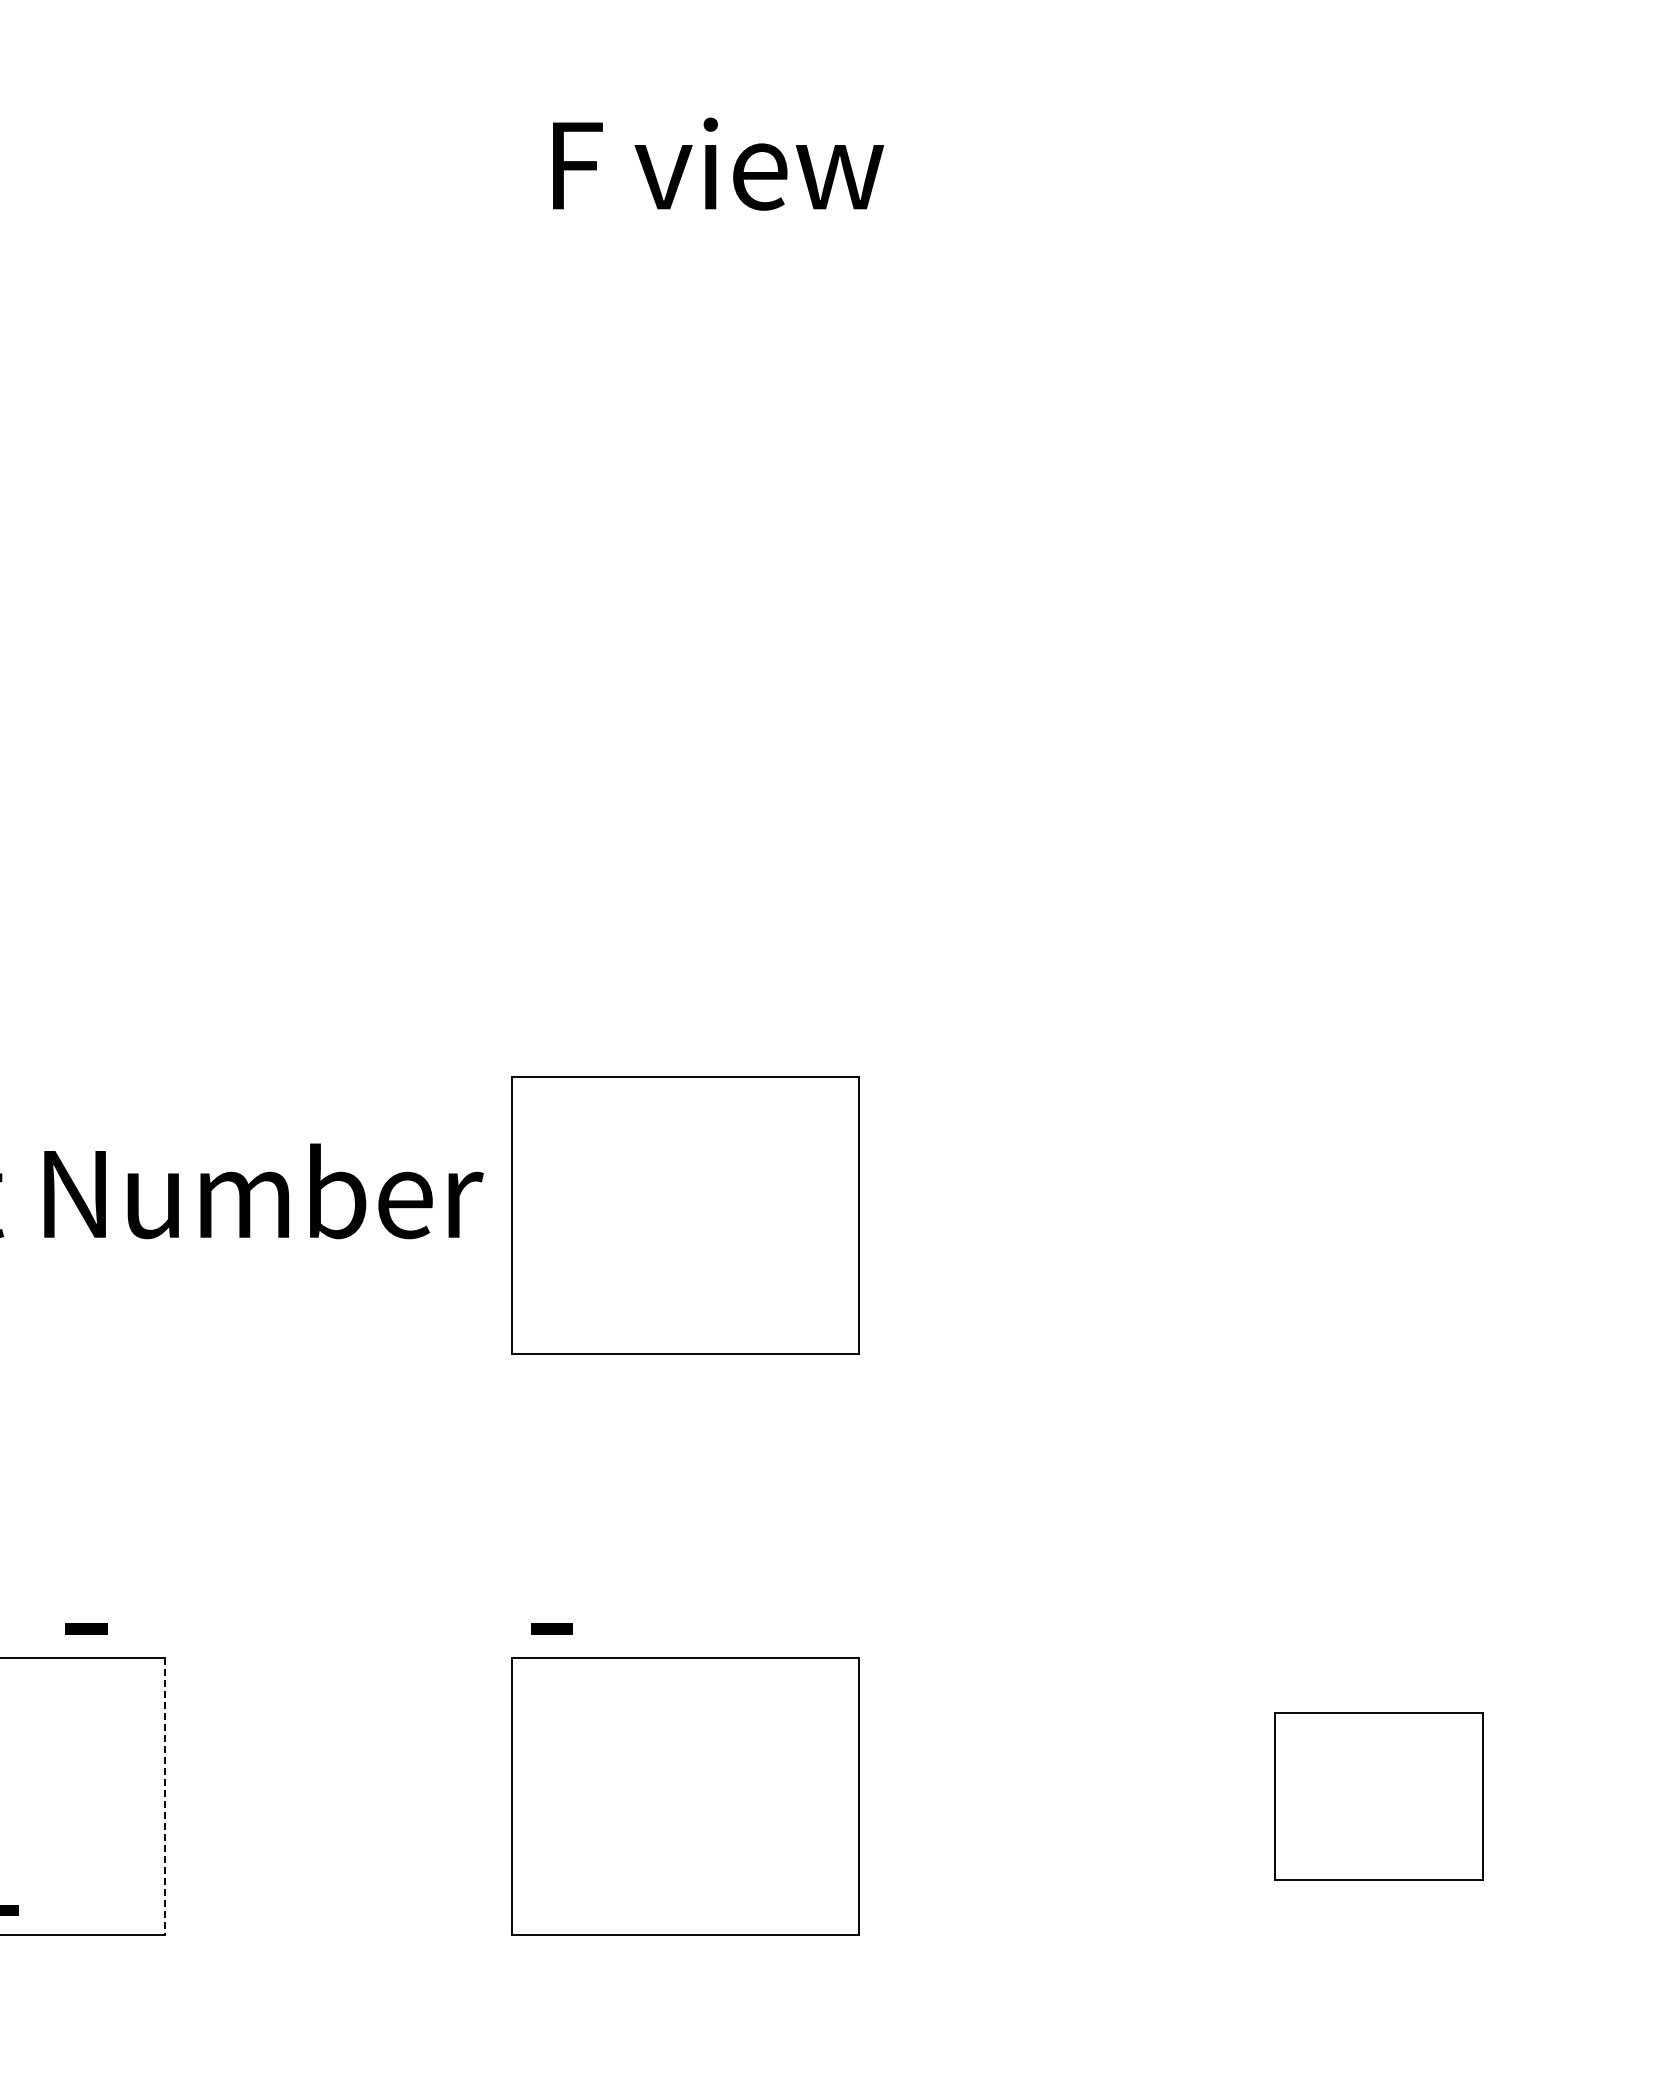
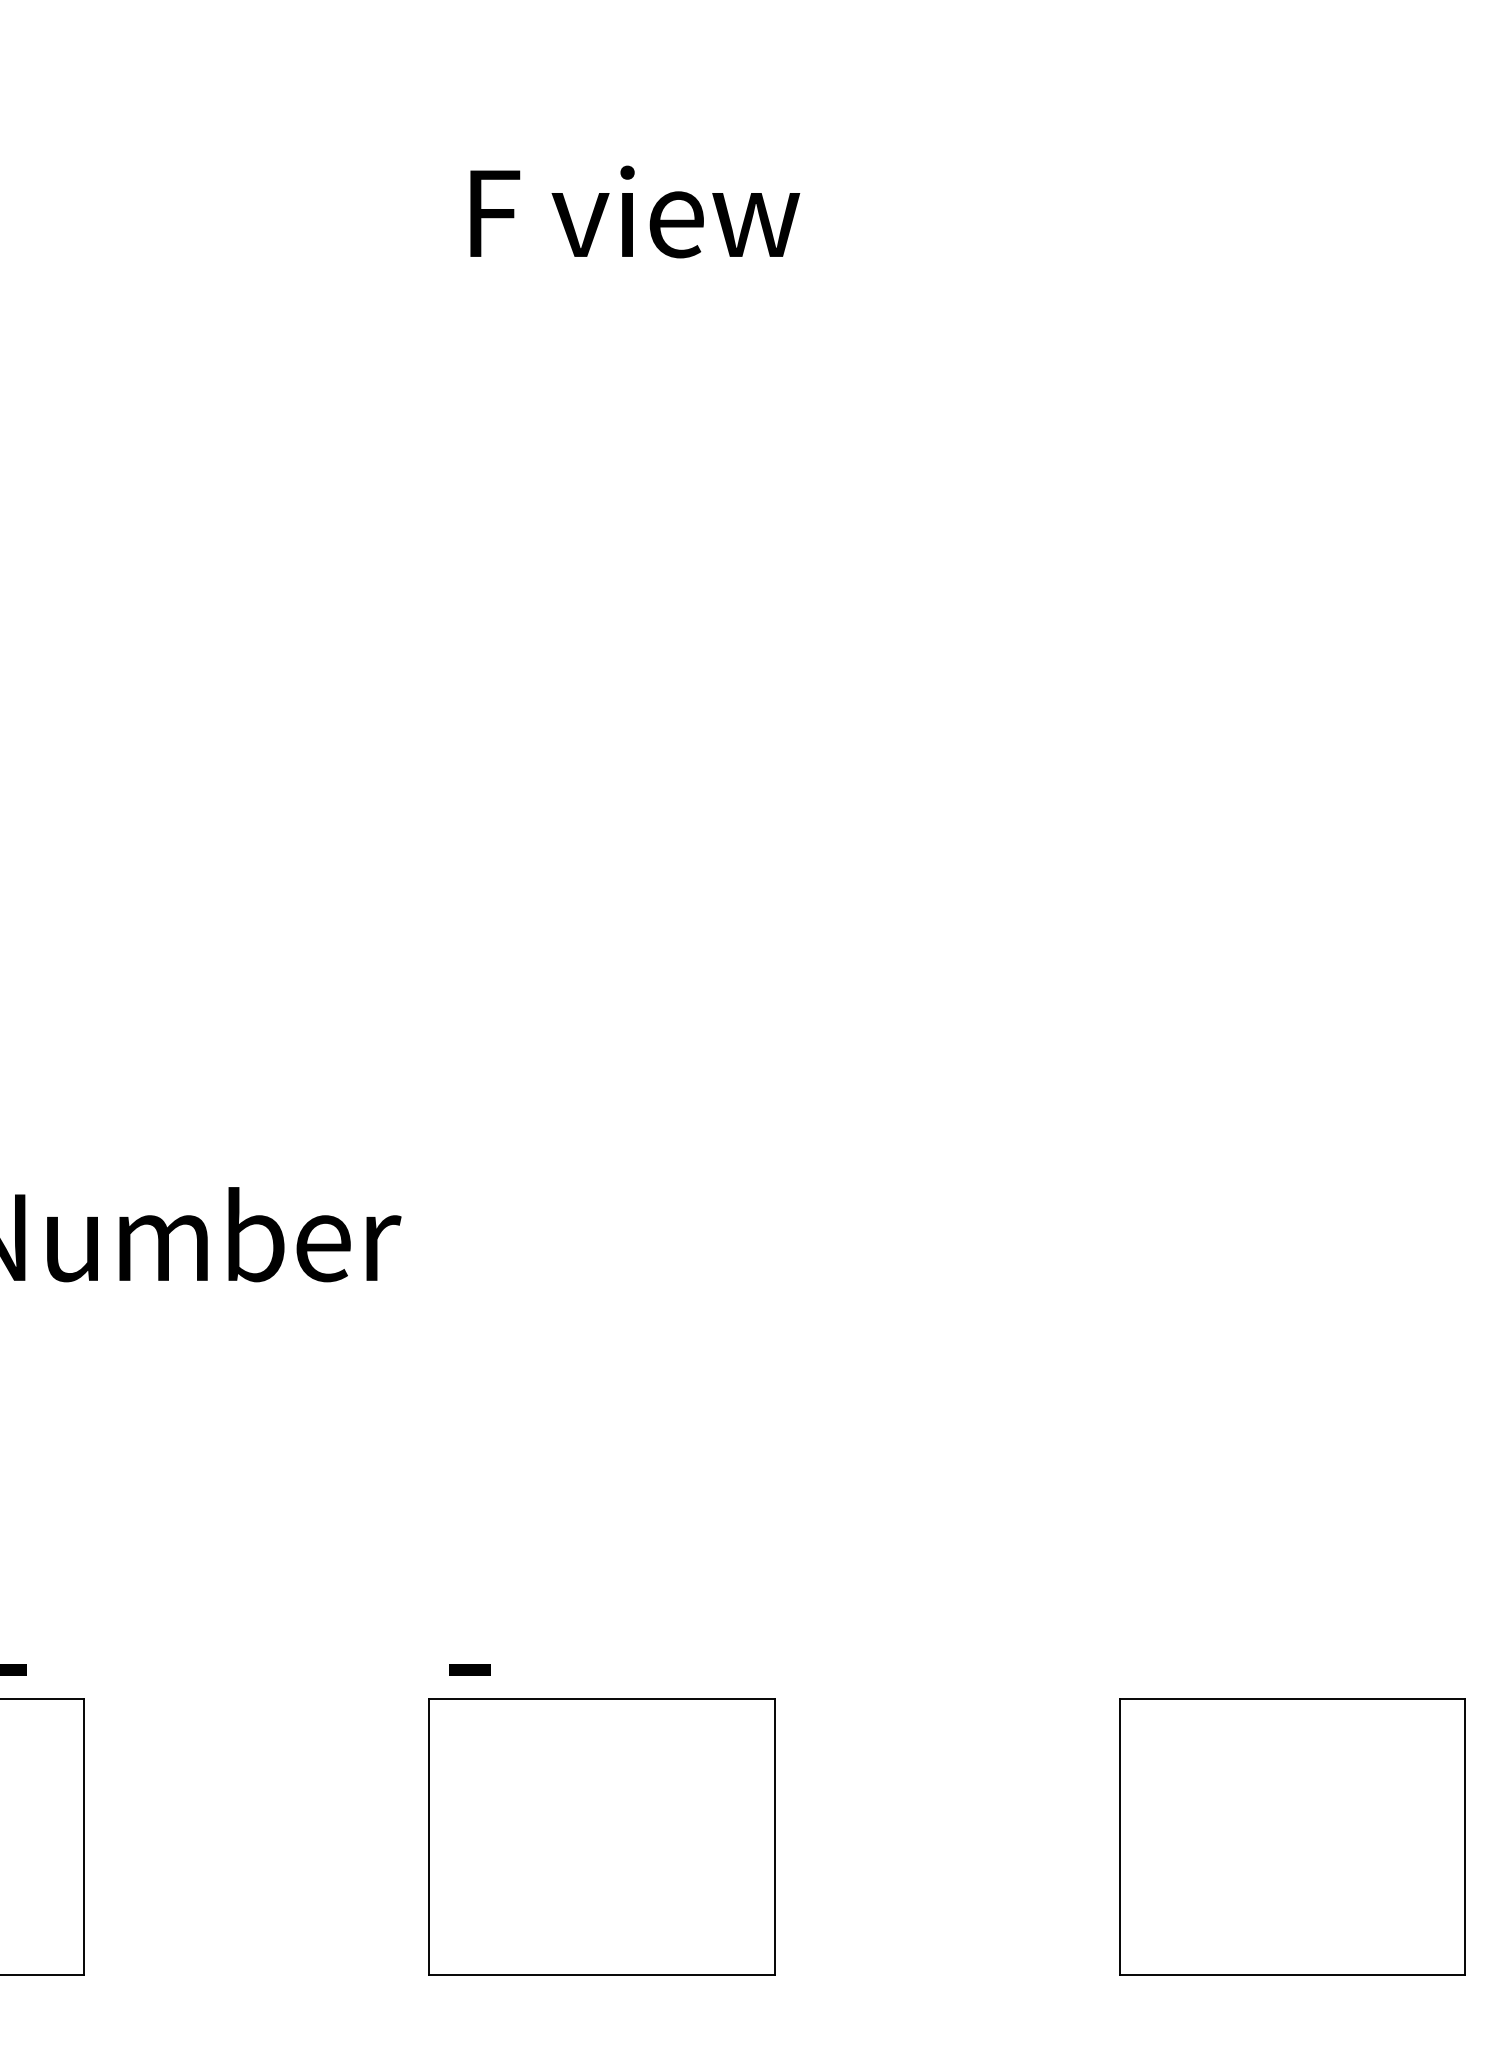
part: (685, 1215) -> (602, 1258), removed
line: (164, 1796) -> (83, 1837), dashed -> solid
part: (1378, 1796) -> (1292, 1837), size x1.67

